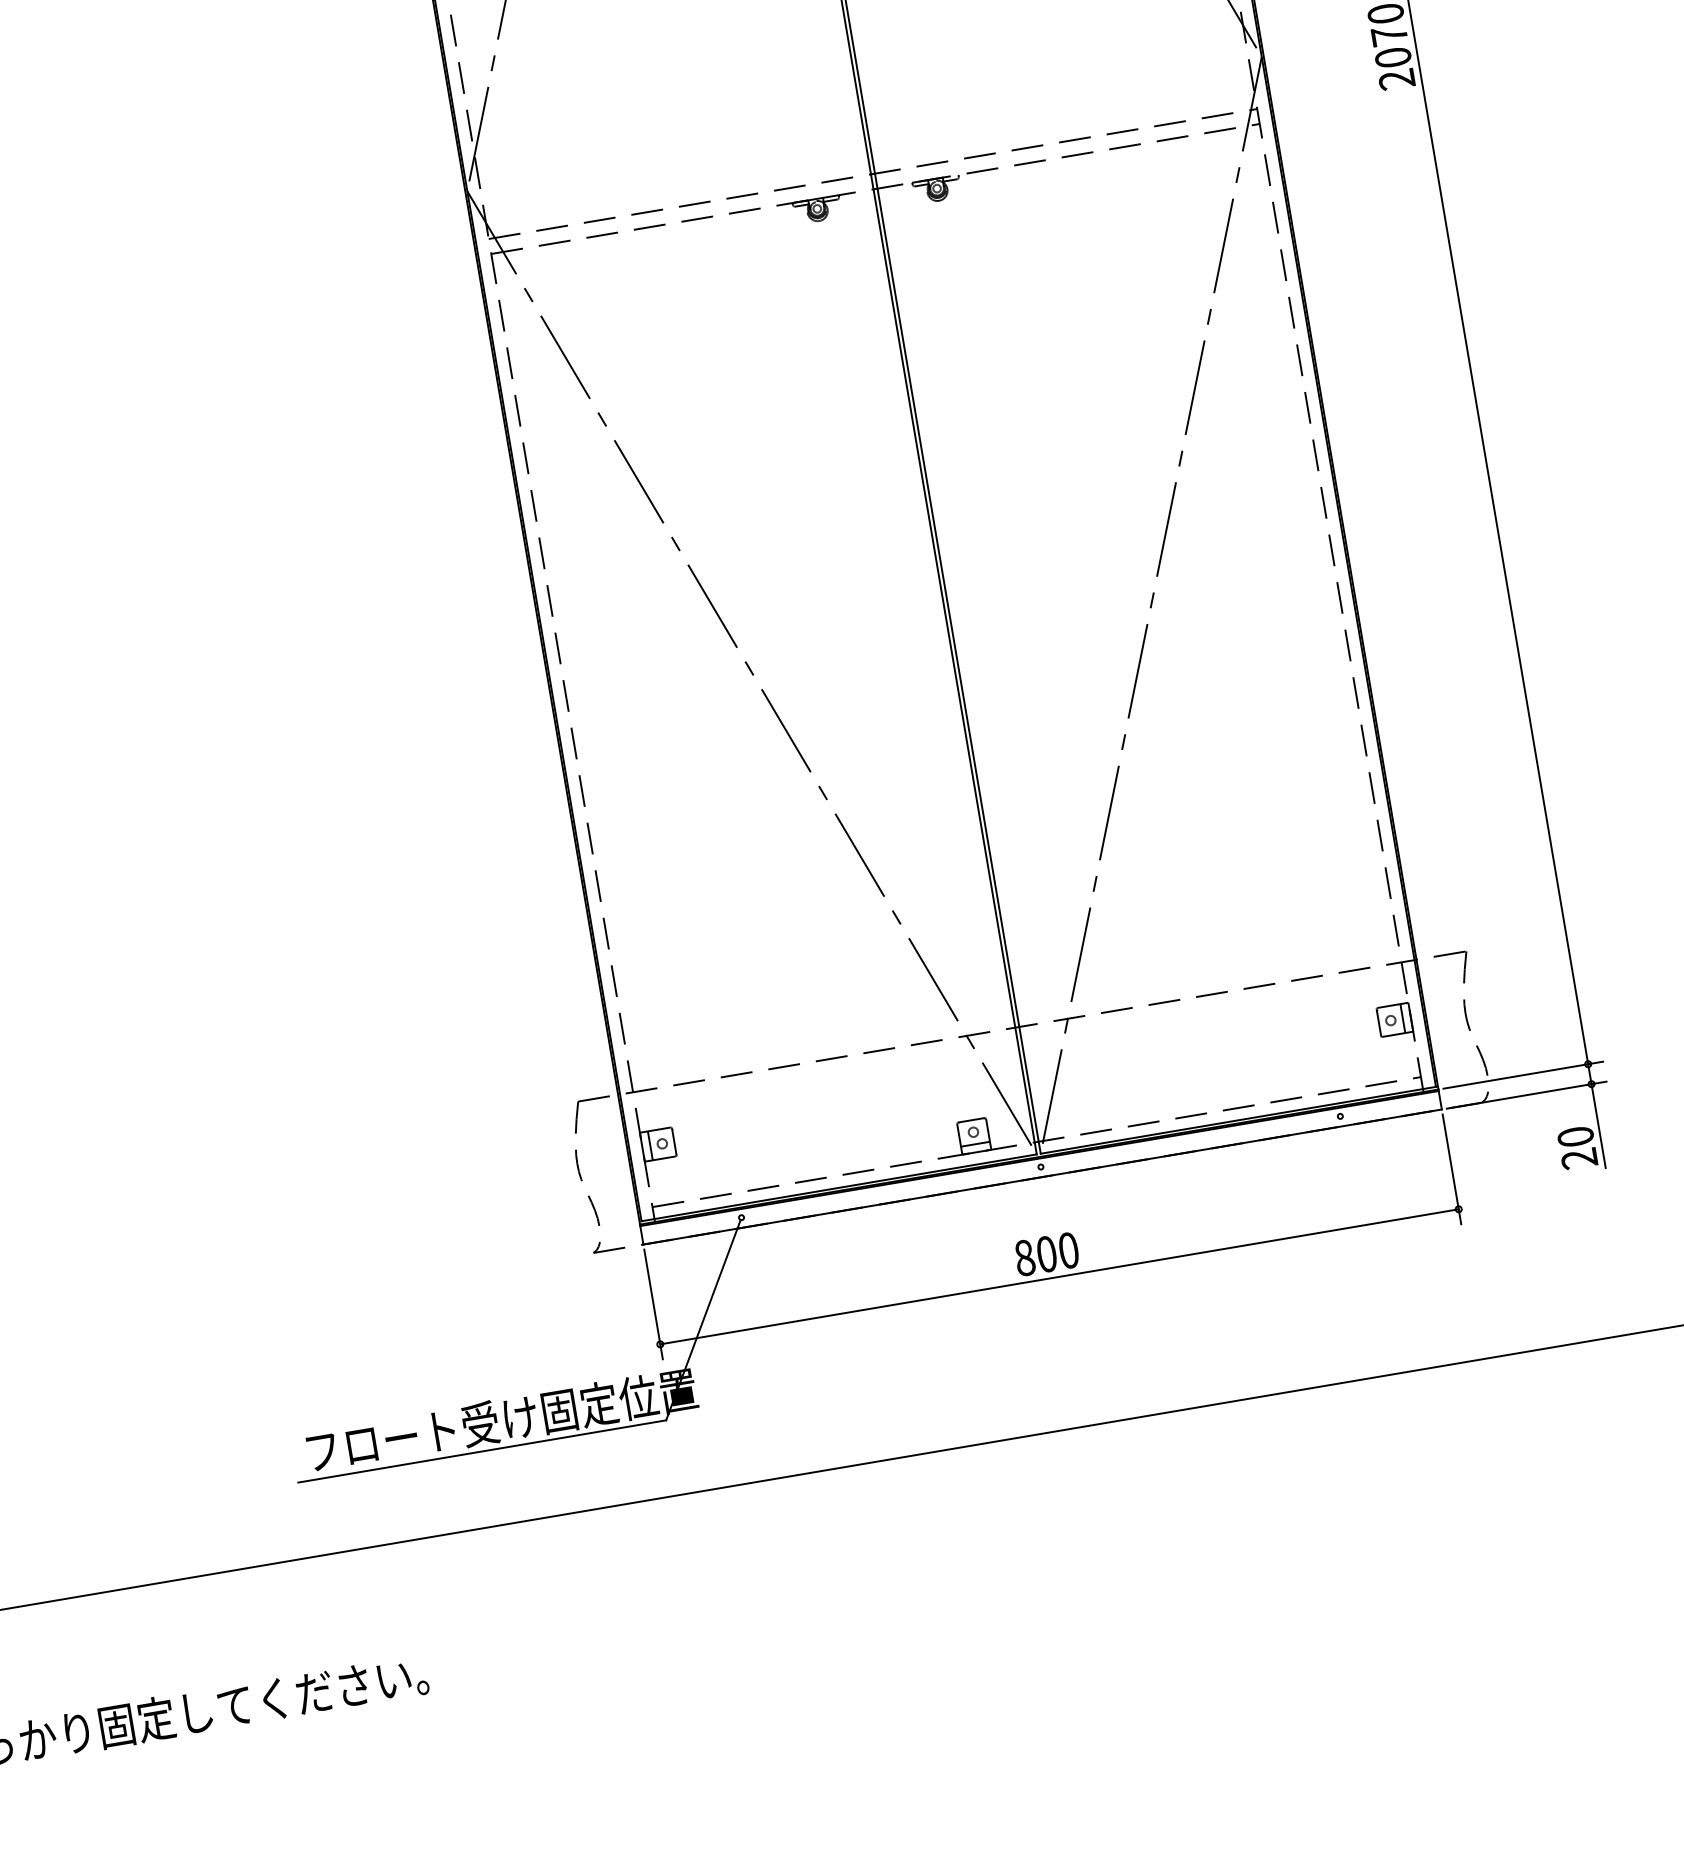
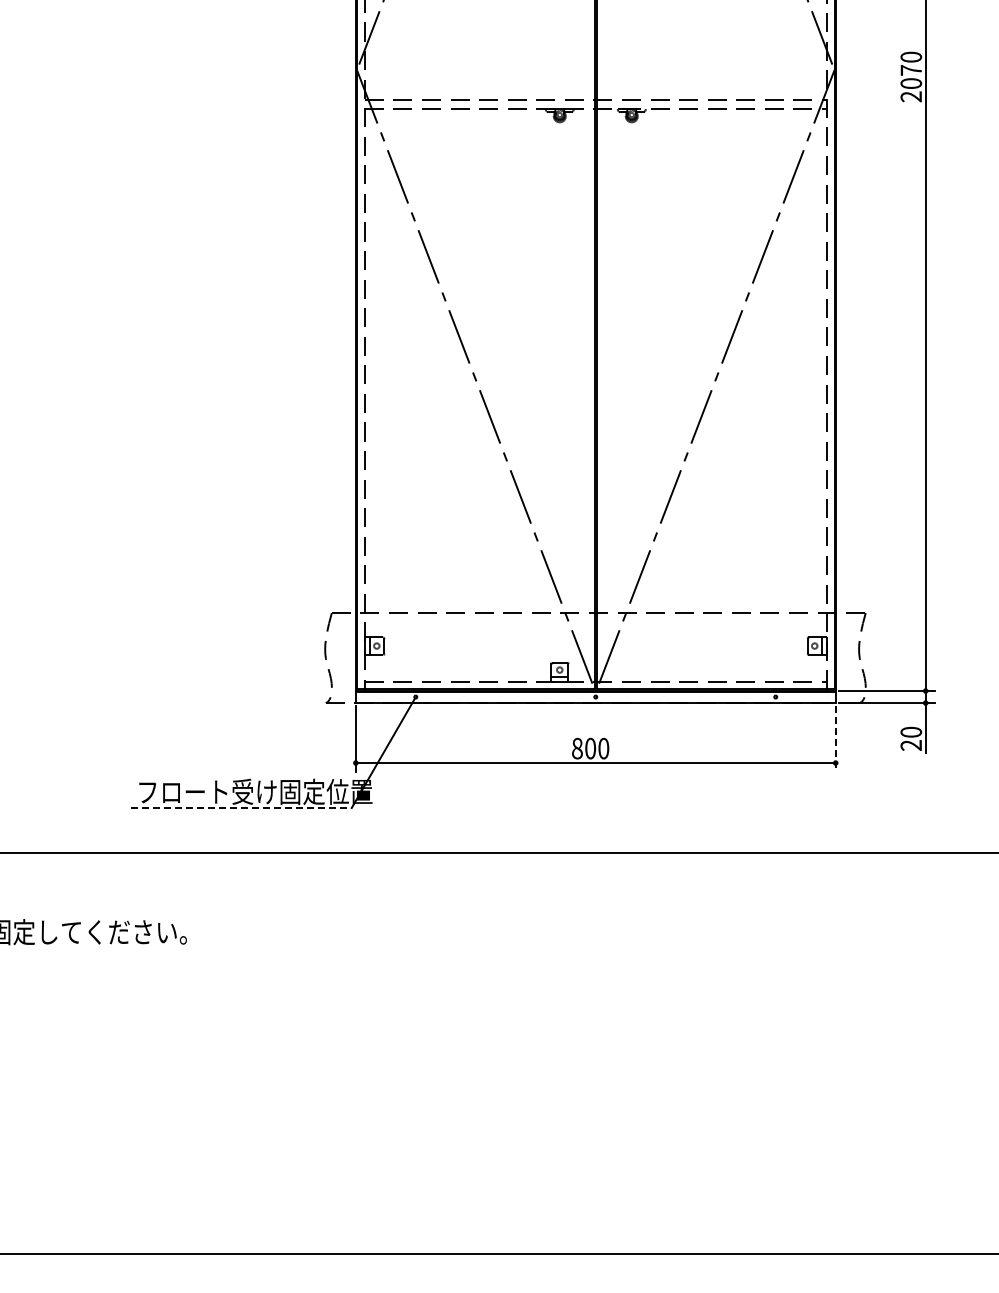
line: (1451, 1170) -> (835, 739), solid -> dashed
line: (482, 1452) -> (241, 808), solid -> dashed

